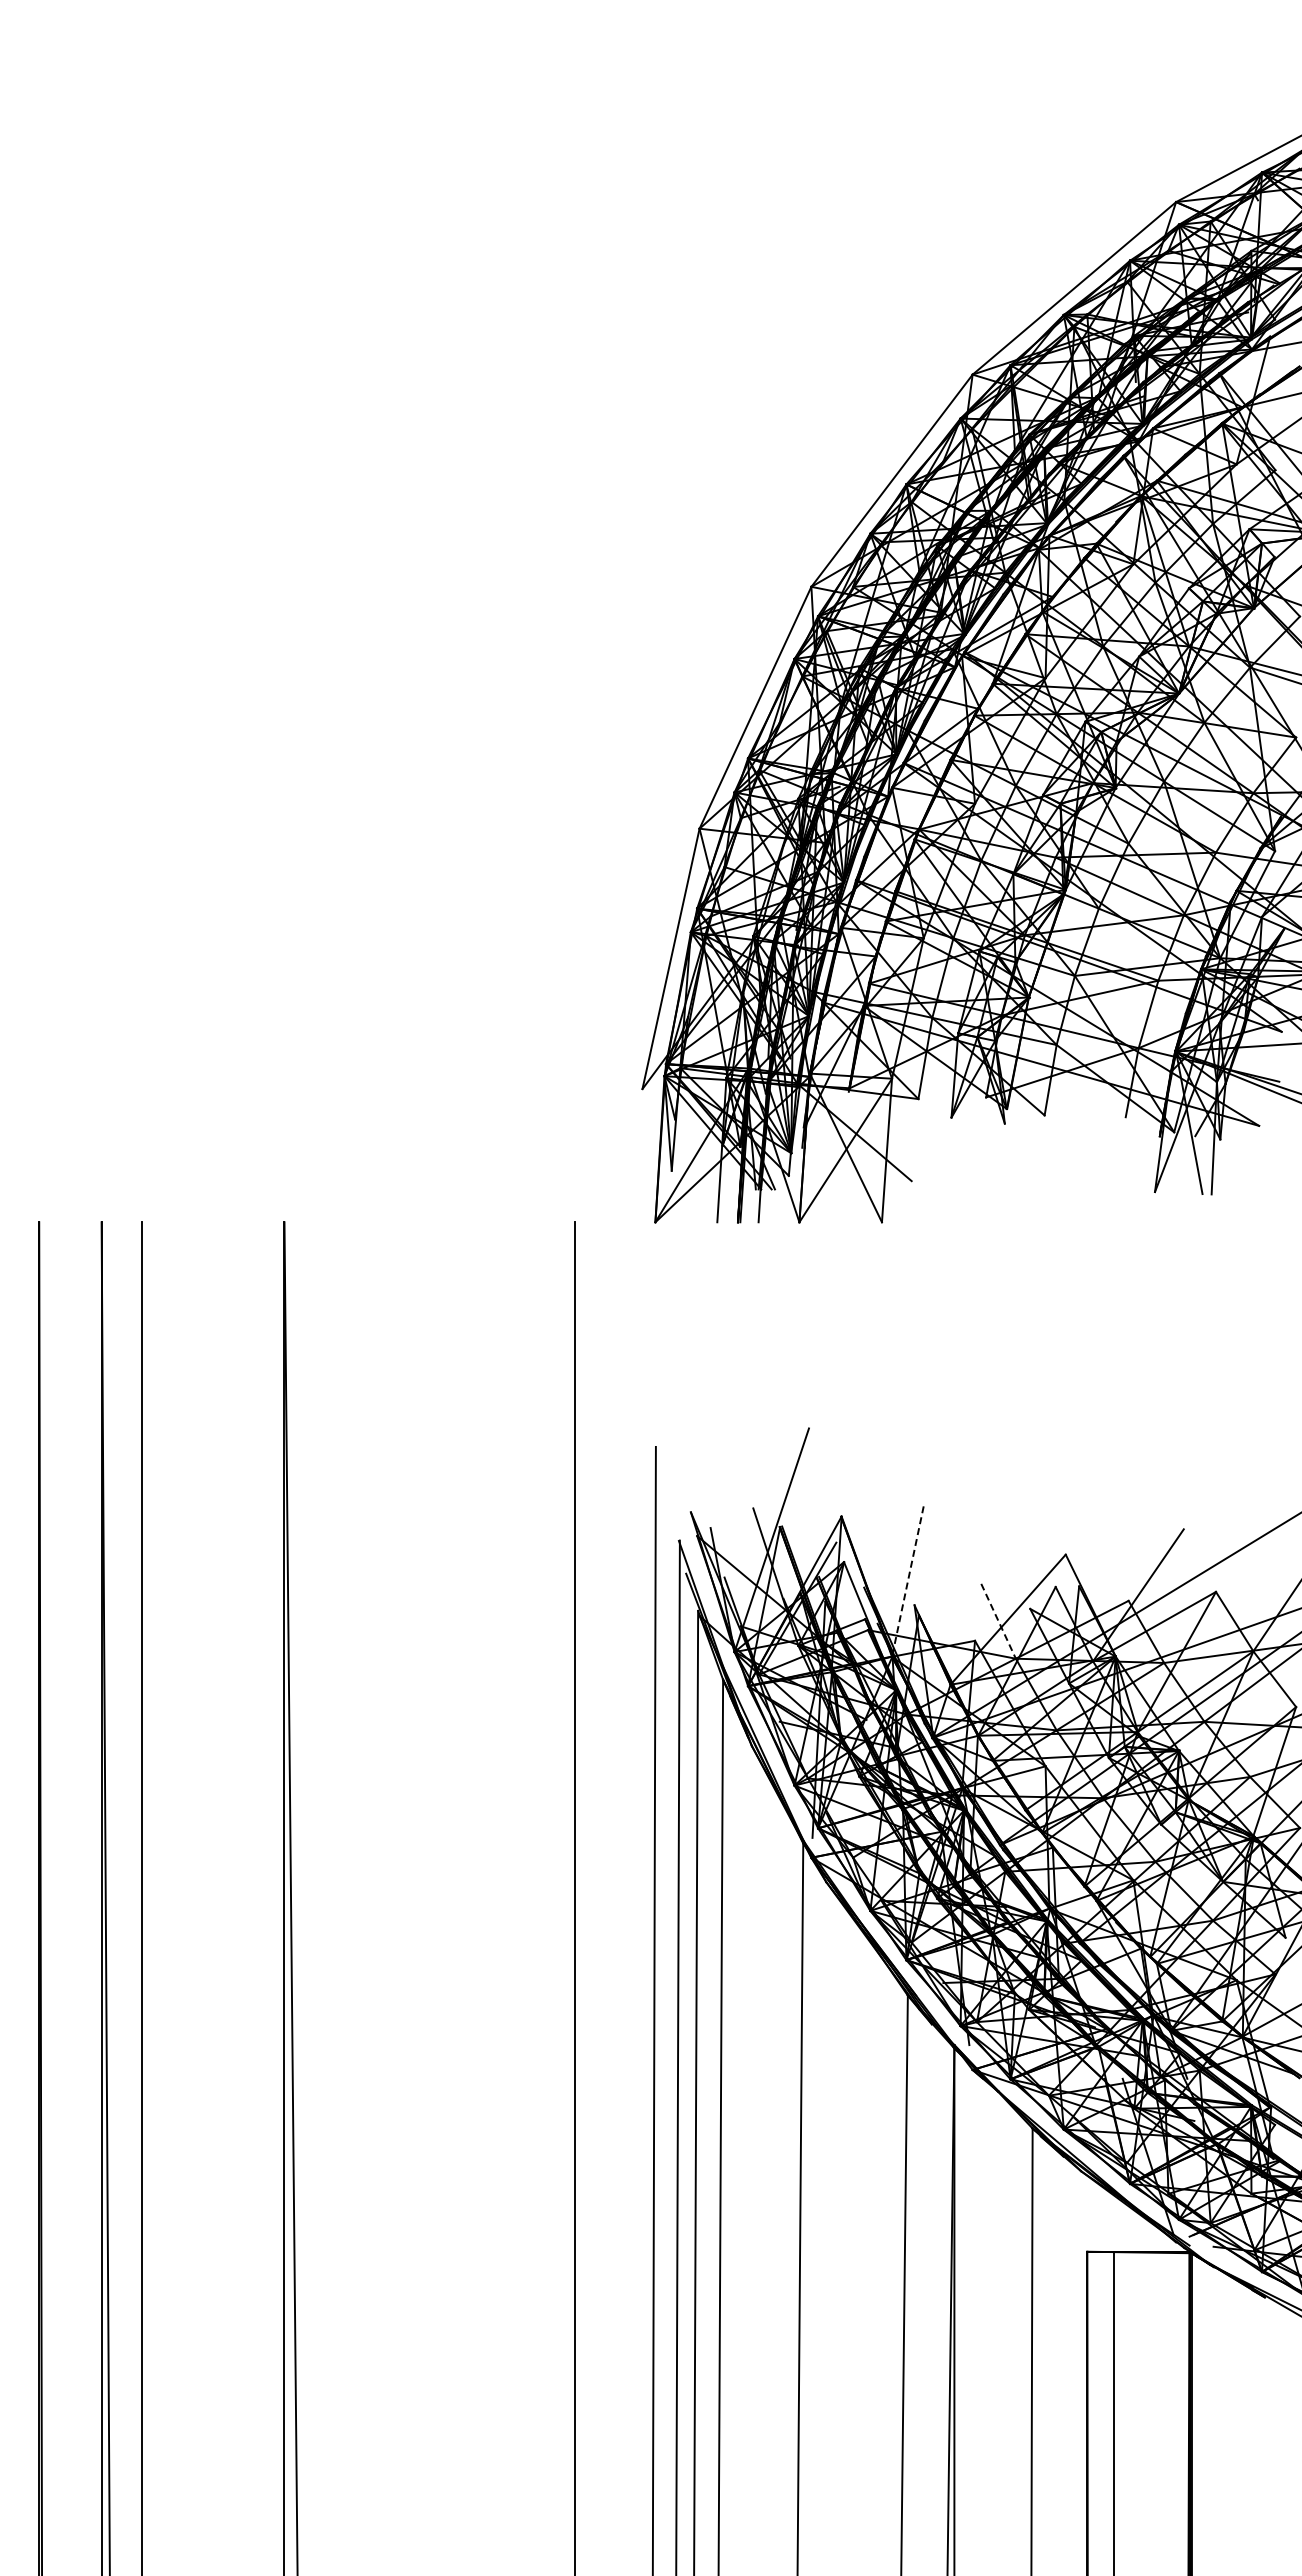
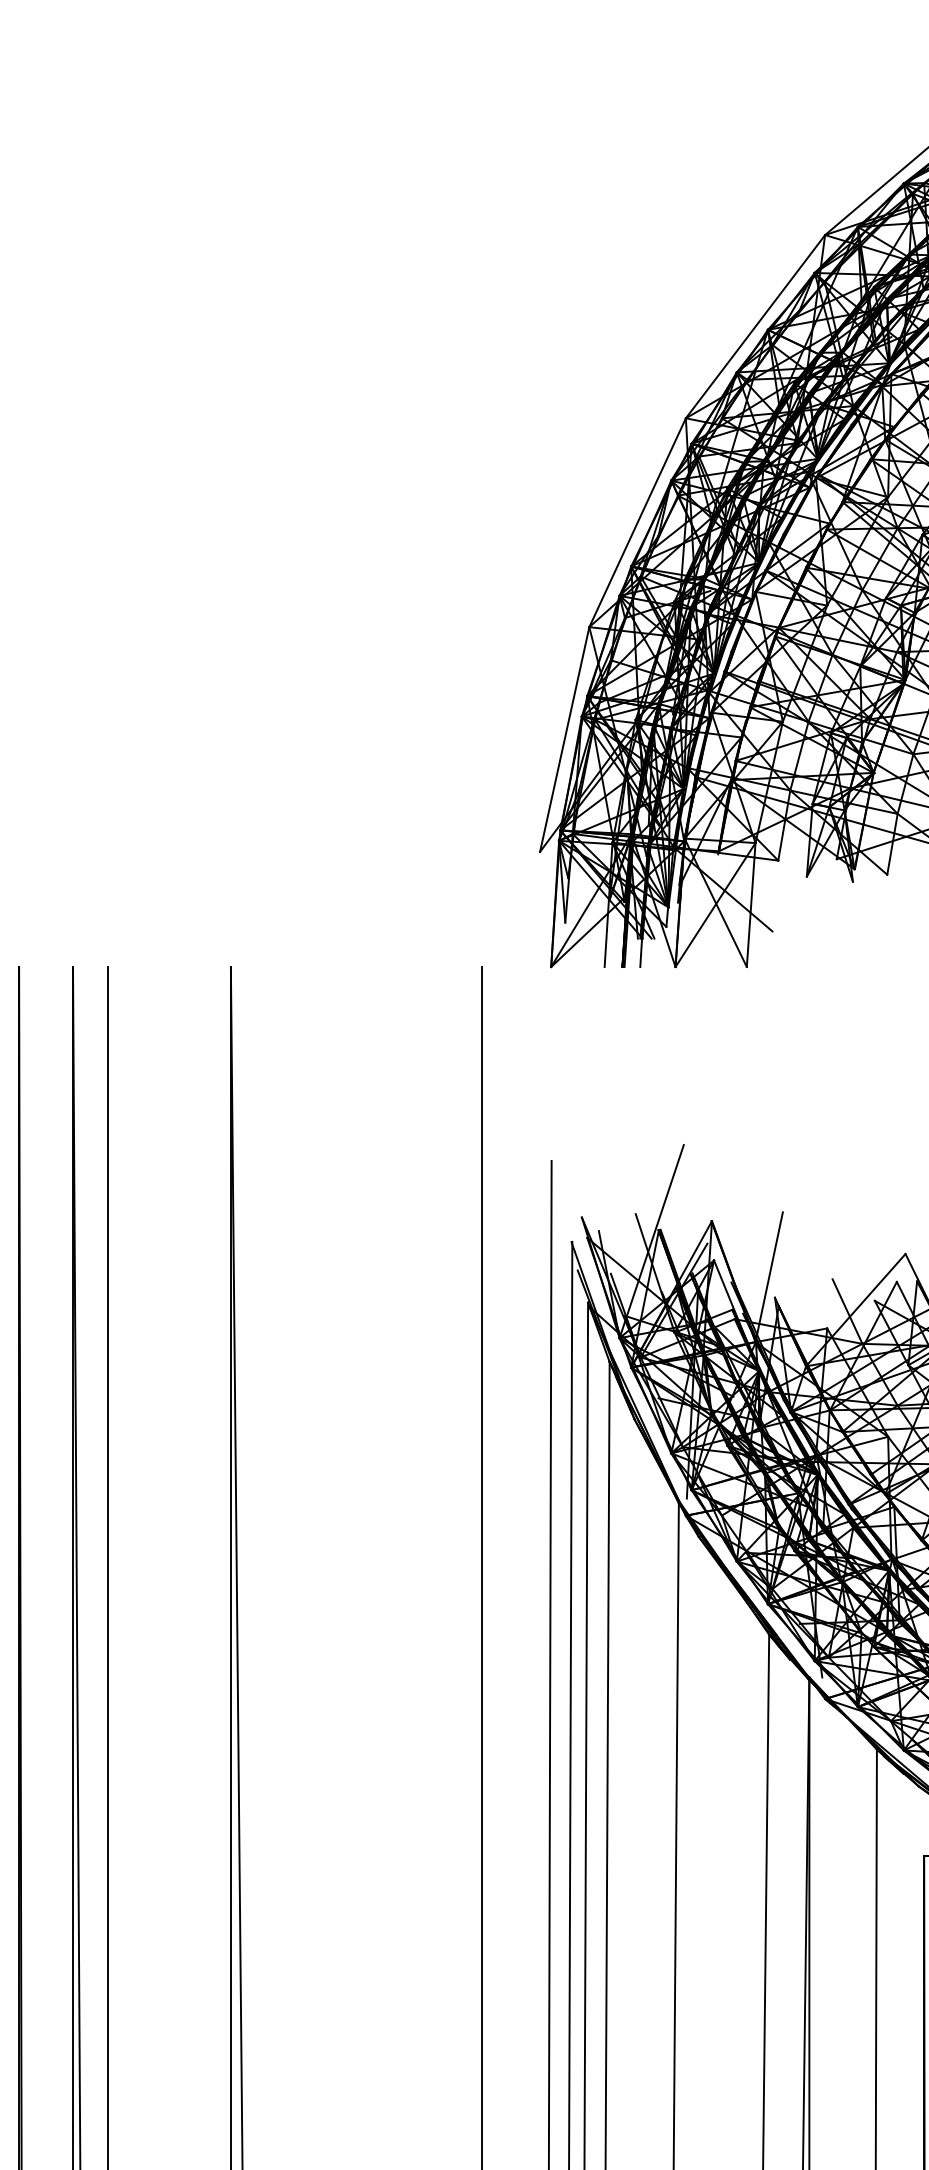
line: (907, 1581) -> (768, 1277), dashed -> solid
line: (998, 1621) -> (847, 1311), dashed -> solid

